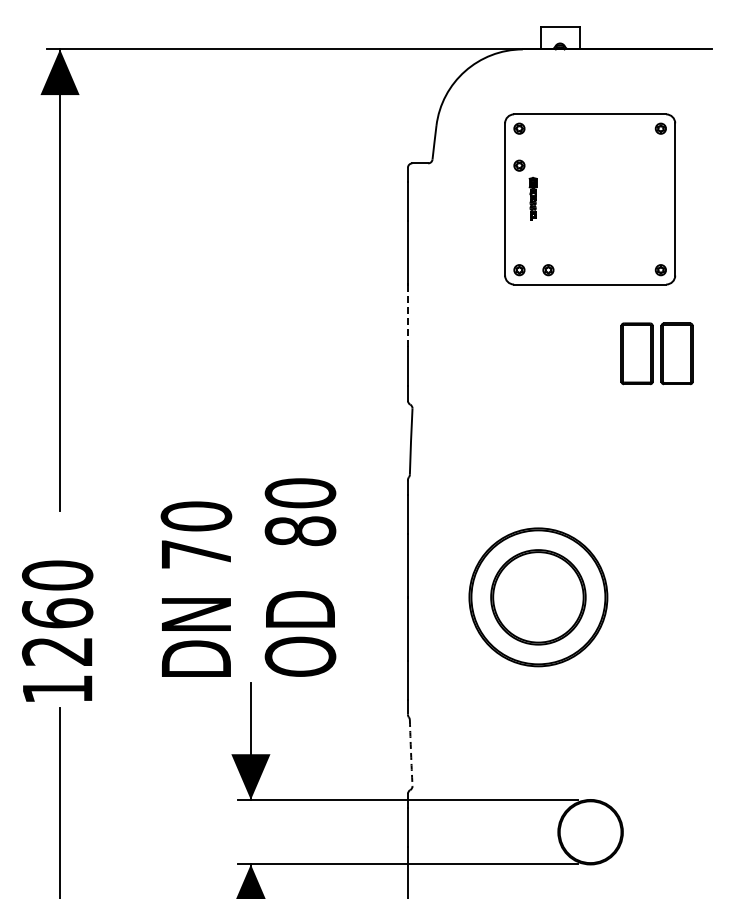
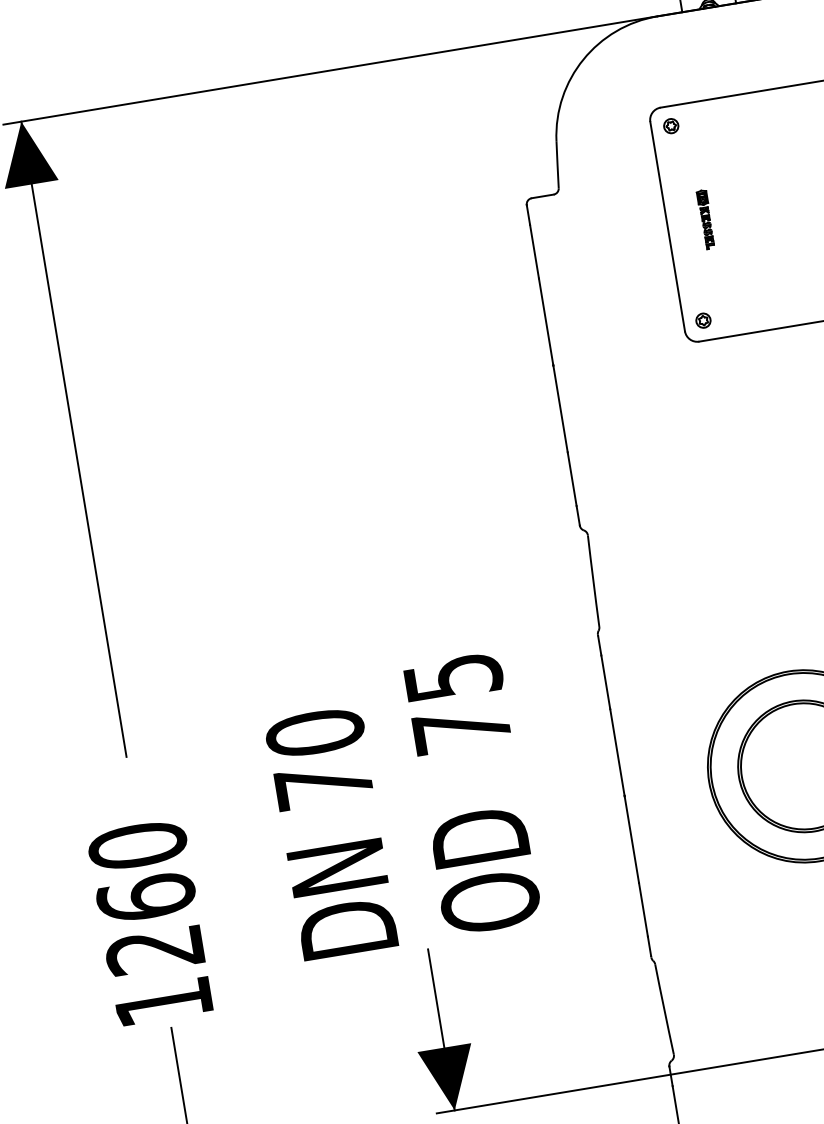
part: (519, 165) -> (679, 176), removed
part: (548, 270) -> (743, 314), removed
line: (407, 315) -> (559, 408), dashed -> solid
text: (300, 512) -> (457, 703), 80 -> 75
arc: (411, 753) -> (665, 1010), dashed -> solid

